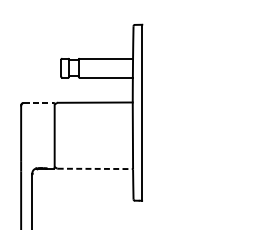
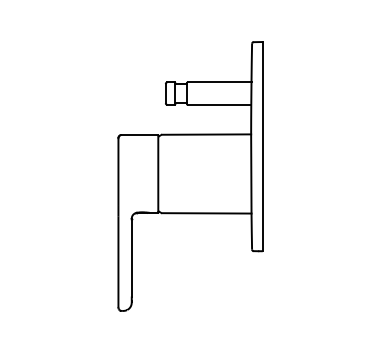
line: (38, 103) -> (139, 135), dashed -> solid
line: (95, 169) -> (206, 213), dashed -> solid

